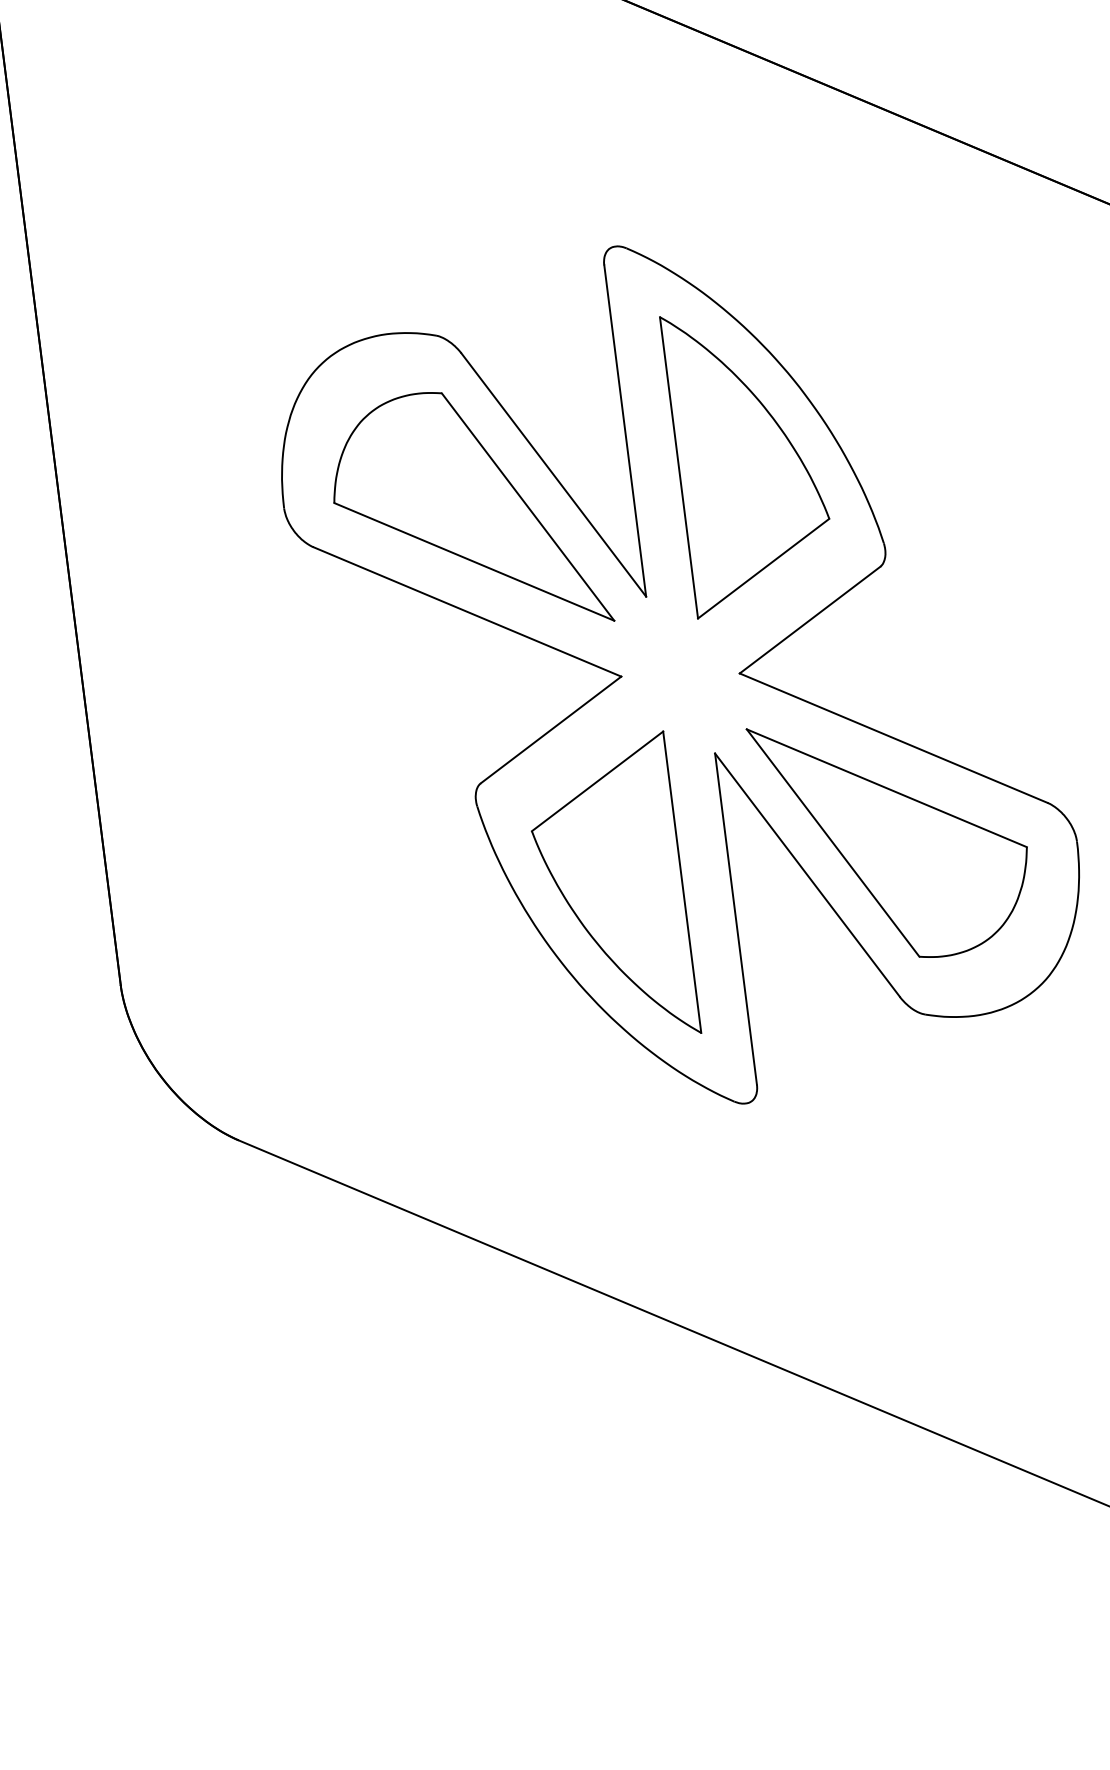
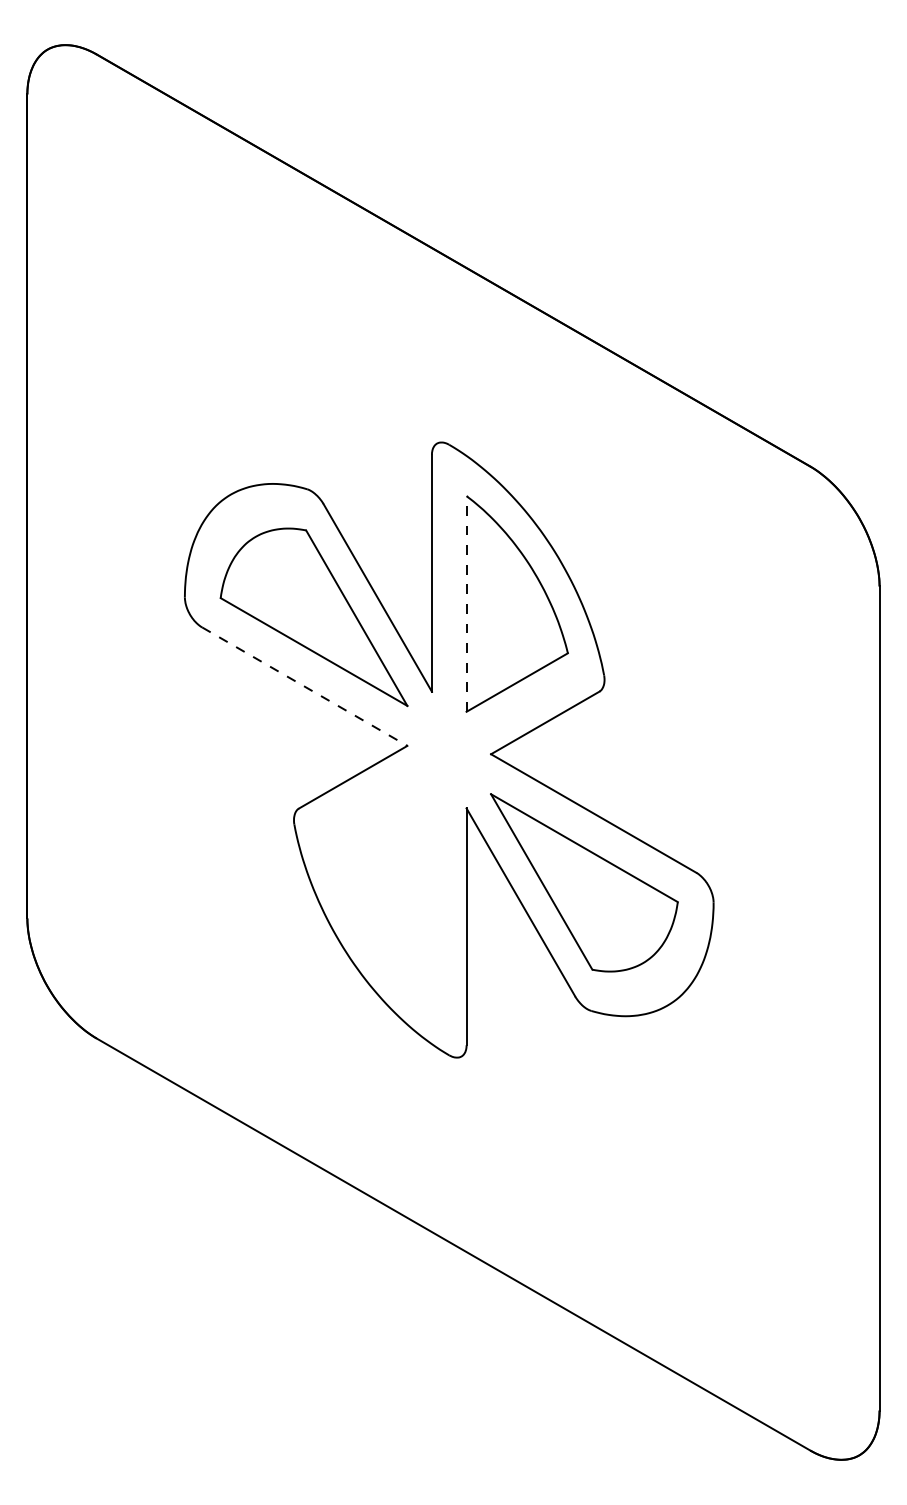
line: (678, 468) -> (466, 604), solid -> dashed
line: (468, 611) -> (305, 686), solid -> dashed
part: (610, 890) -> (380, 895), removed

